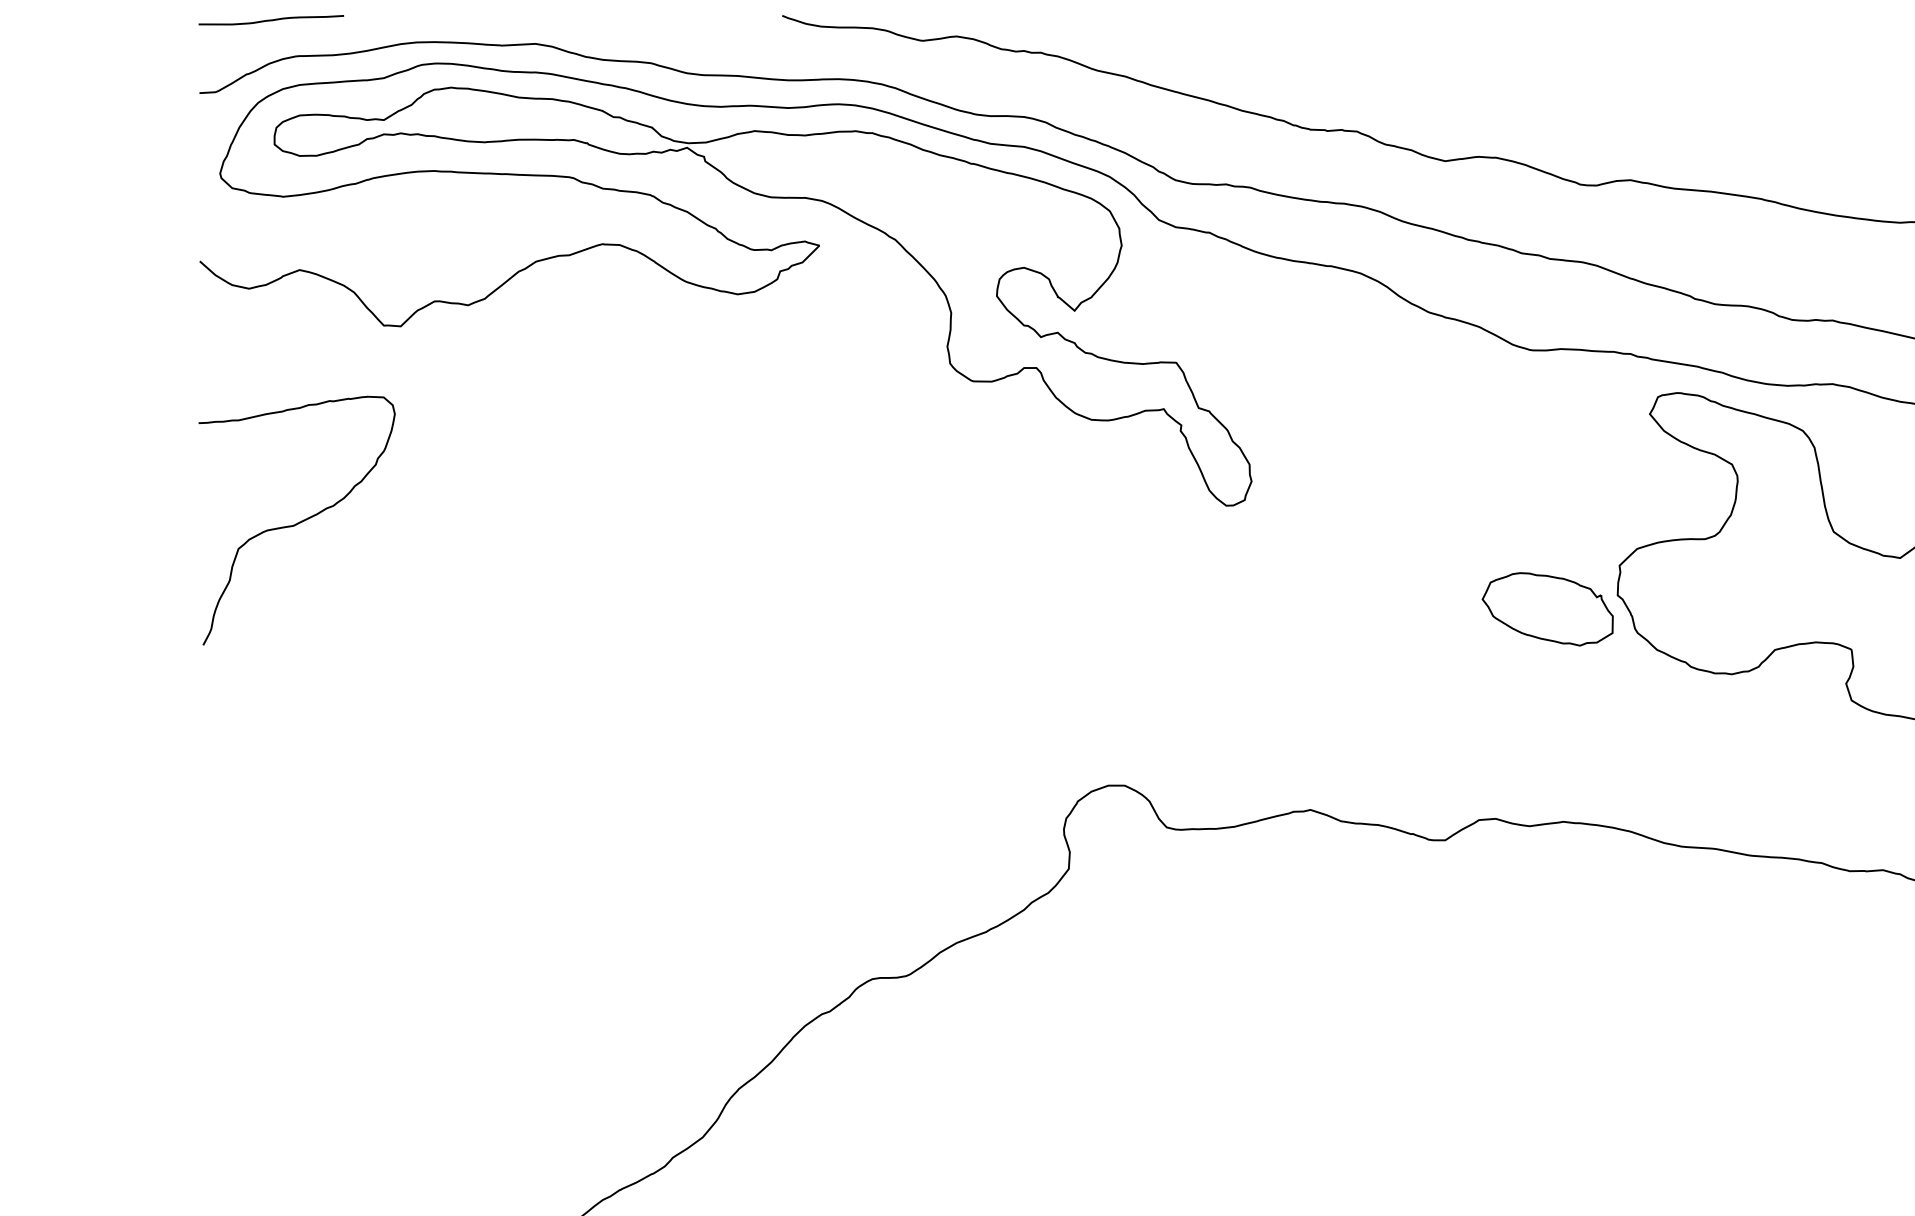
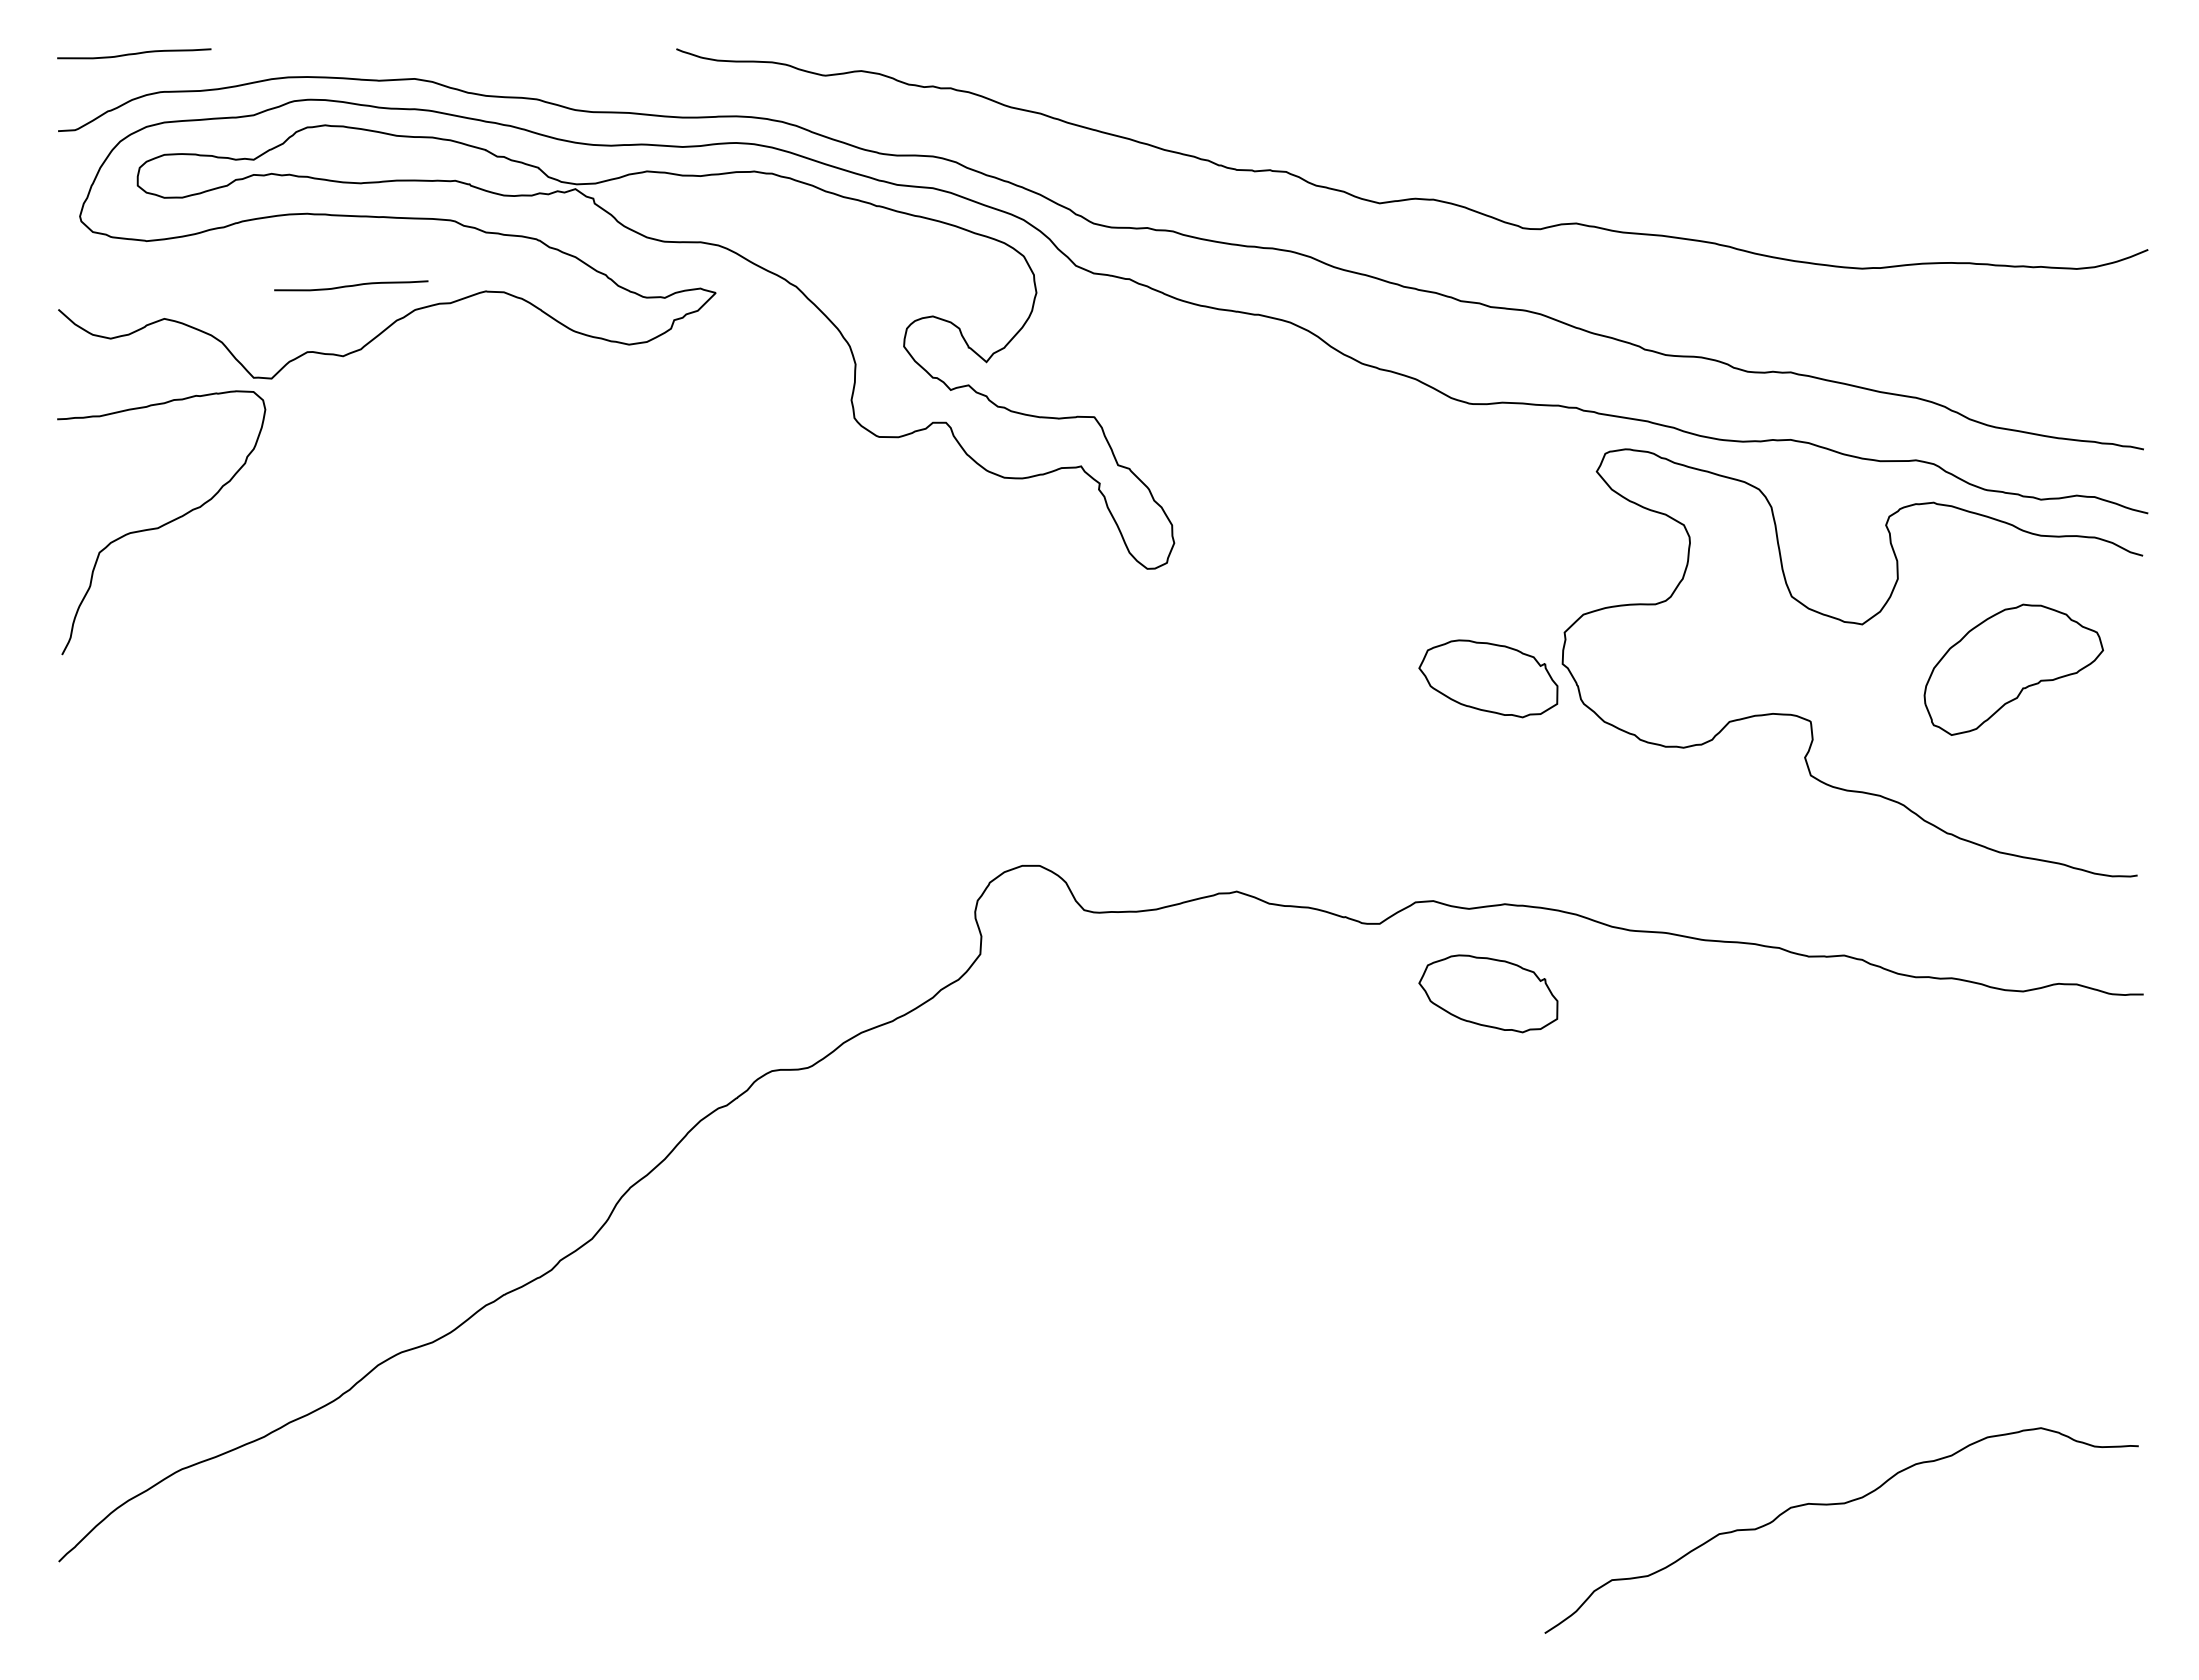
curve: (476, 238) -> (351, 285), added
curve: (297, 522) -> (162, 524), moved
part: (1547, 905) -> (1488, 993), added

